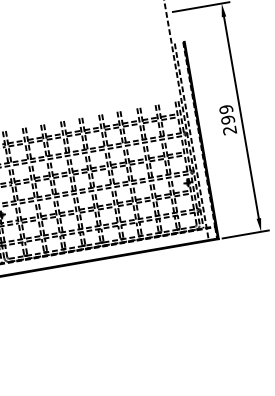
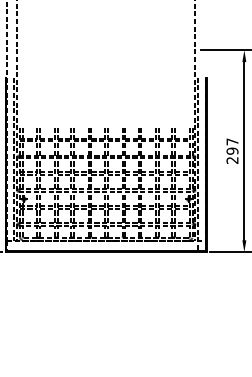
text: (226, 109) -> (232, 141), 299 -> 297

